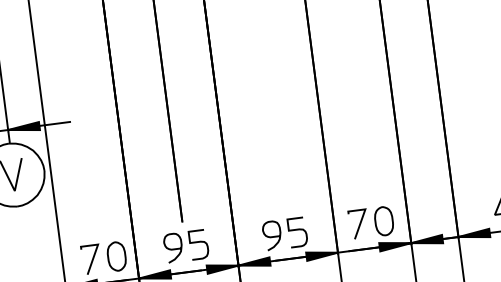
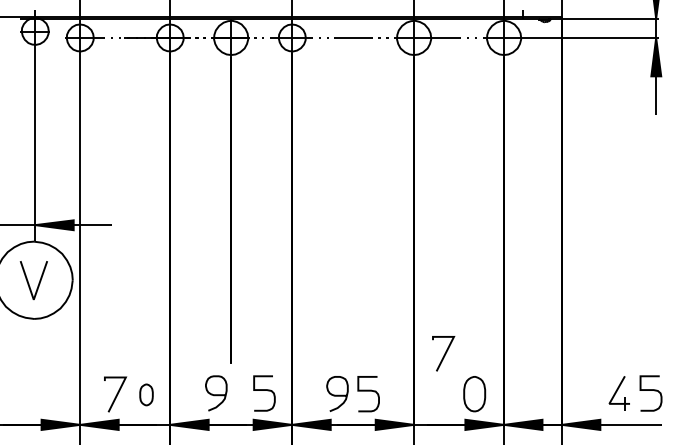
line: (359, 223) -> (444, 353), moved
curve: (198, 242) -> (264, 390), moved
part: (116, 256) -> (146, 394), size x0.6

